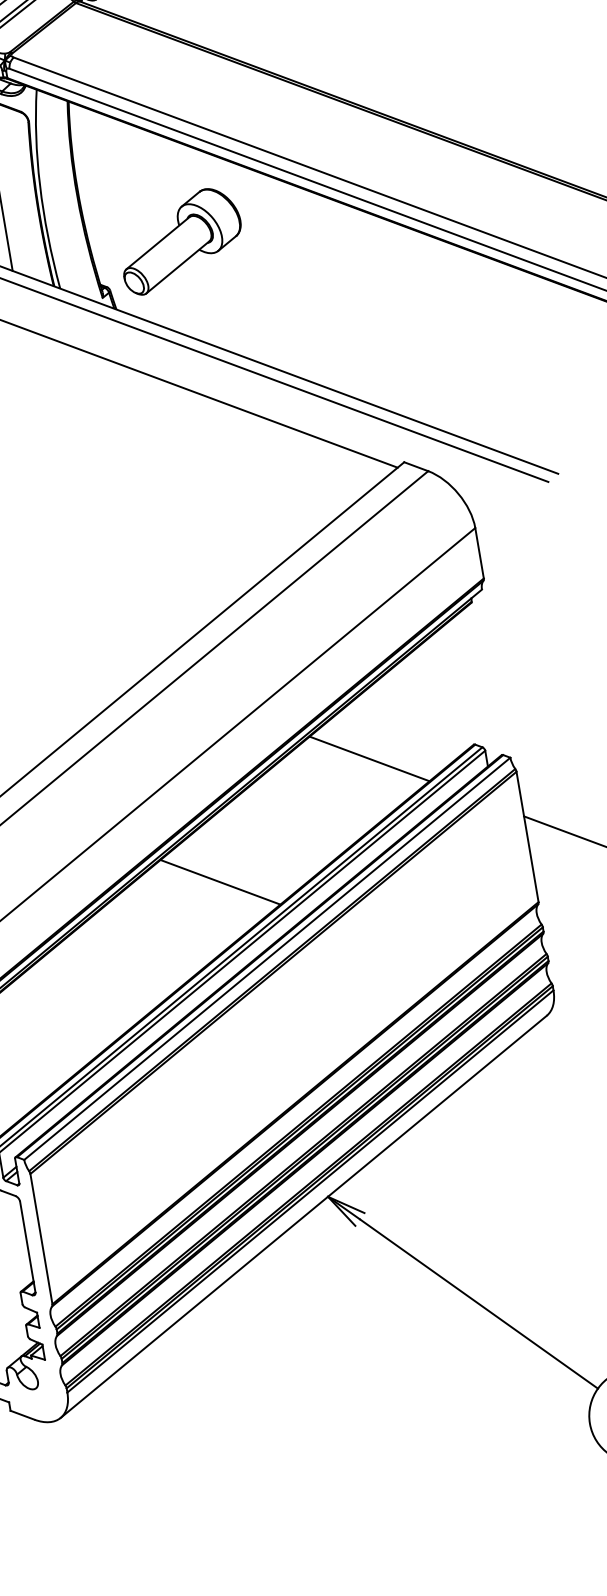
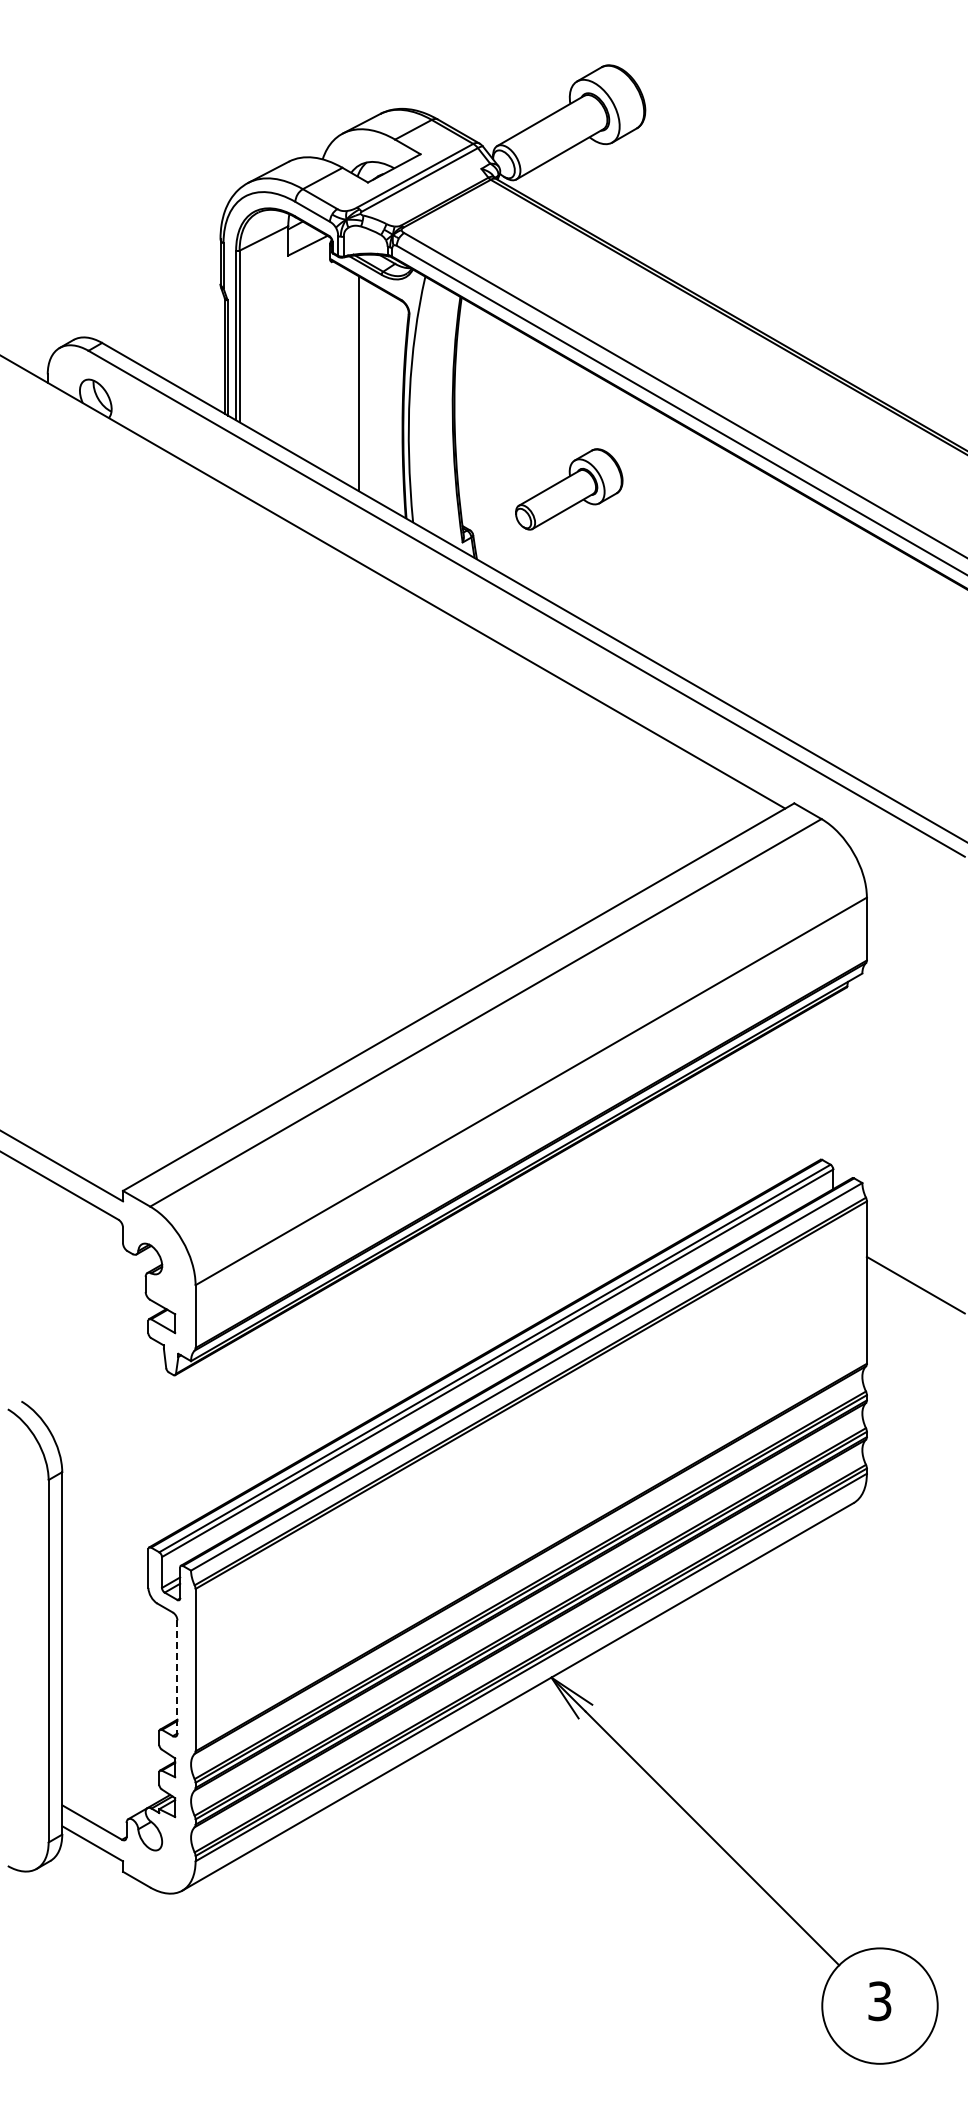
part: (181, 240) -> (569, 489), size x0.7
line: (369, 758) -> (691, 1155), removed
line: (220, 882) -> (485, 1274), removed
line: (27, 1246) -> (177, 1676), solid -> dashed

